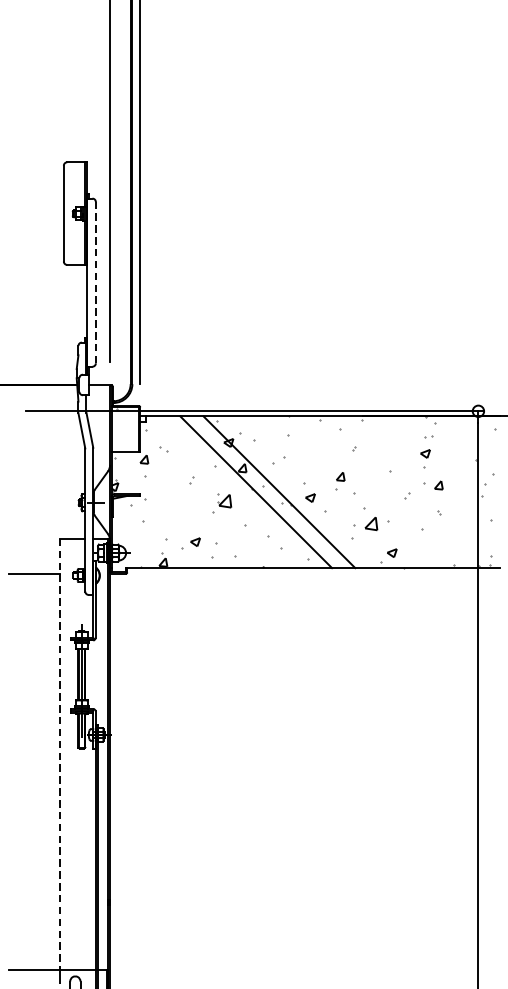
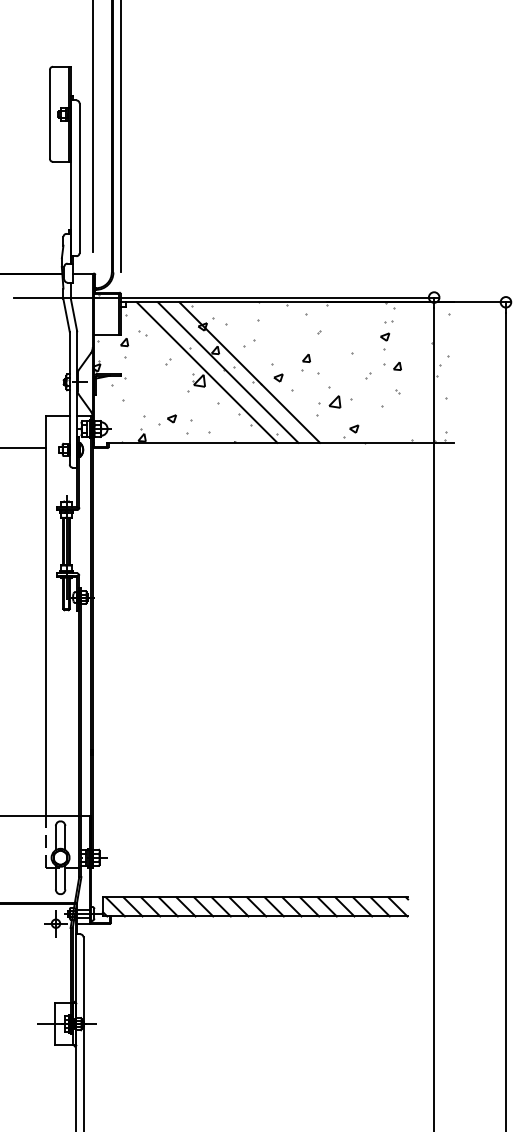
line: (95, 282) -> (79, 178), dashed -> solid
line: (232, 492) -> (206, 372), added
line: (60, 754) -> (46, 615), dashed -> solid

